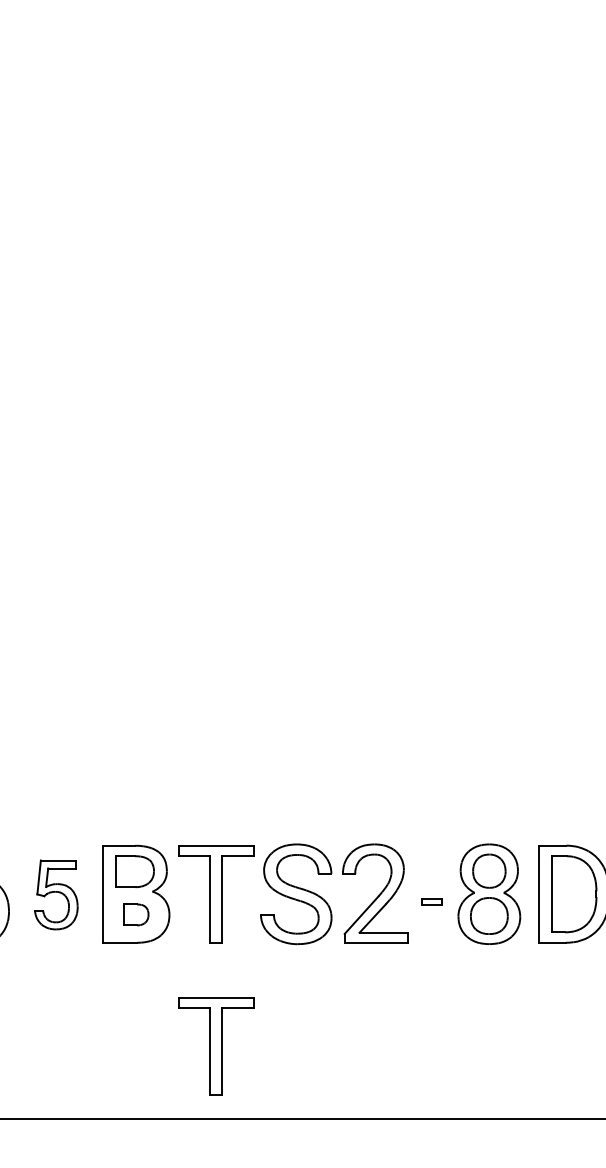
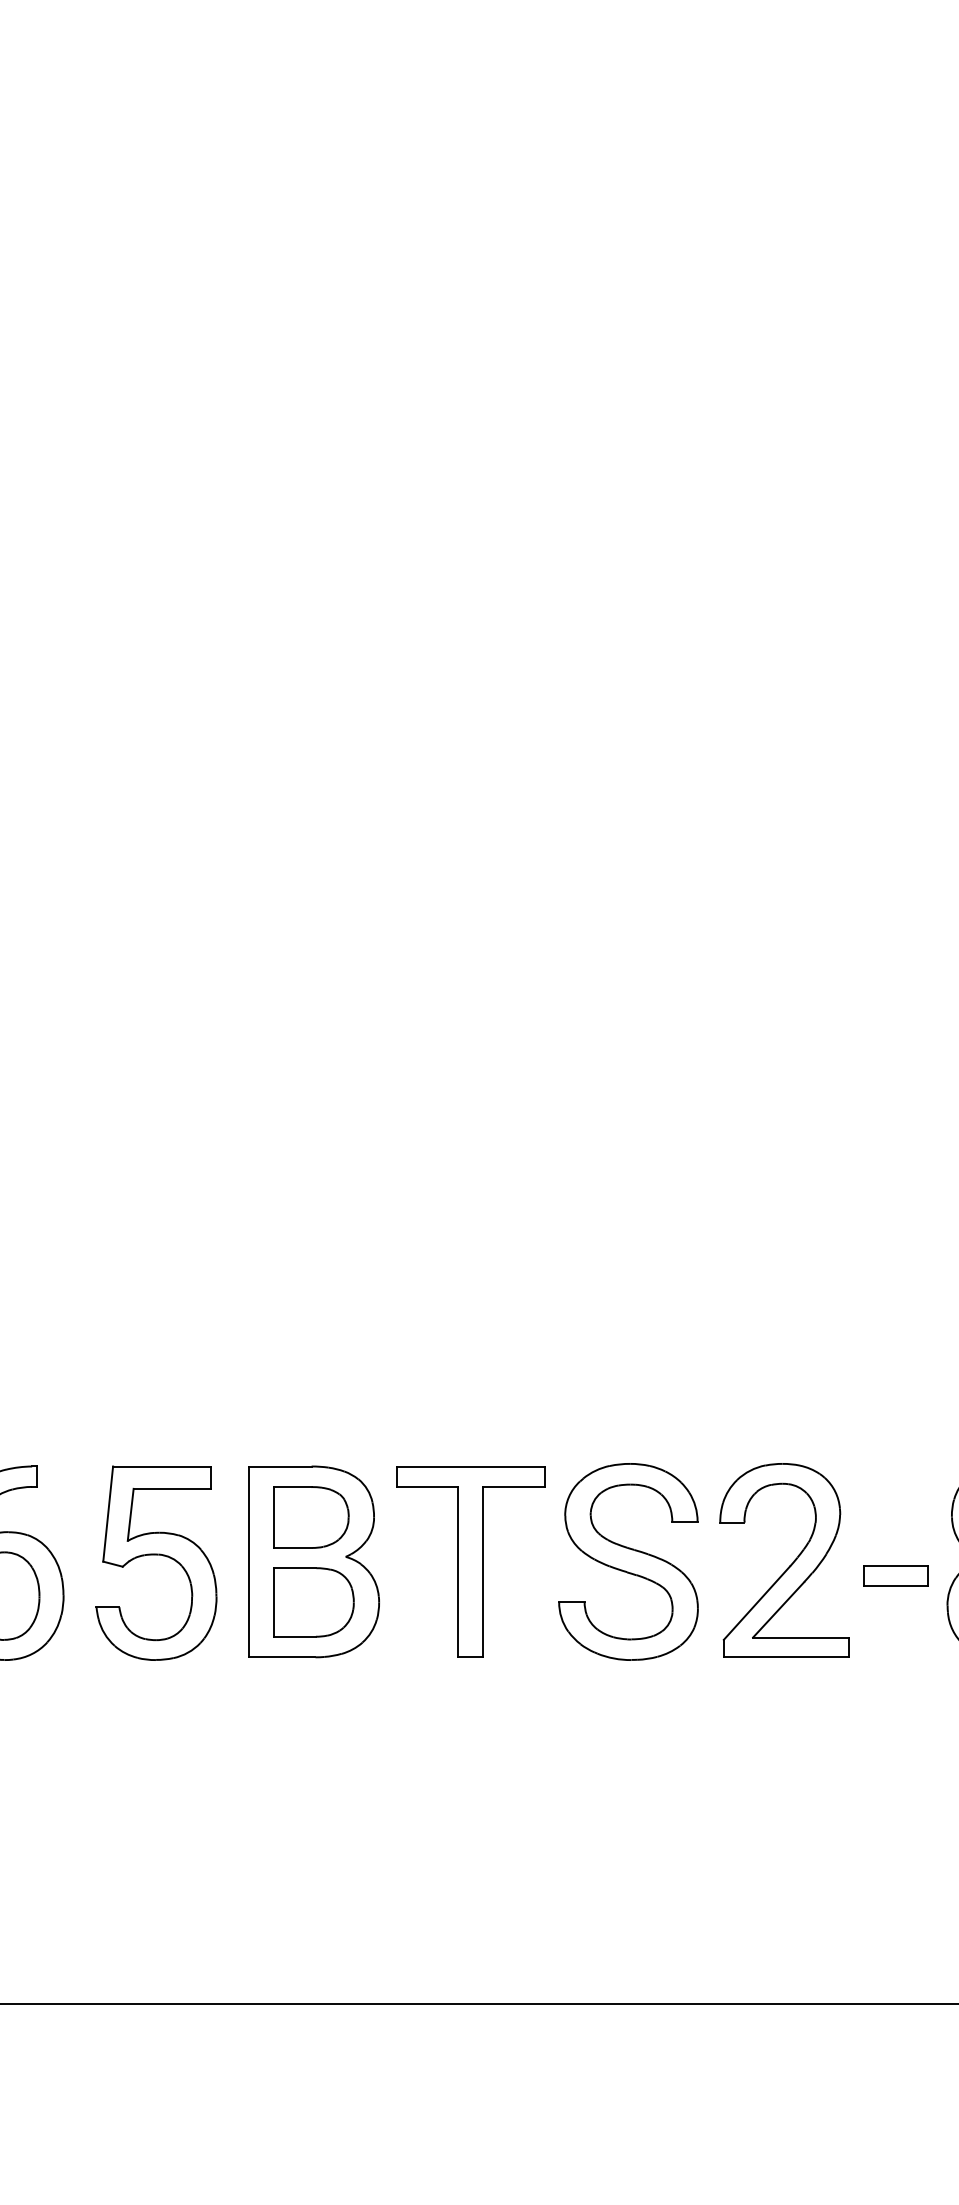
part: (56, 894) -> (156, 1562), size x1.43
part: (431, 901) -> (894, 1576), size x1.67
part: (136, 914) -> (314, 1601), size x1.67
part: (216, 1046) -> (471, 1861), removed

